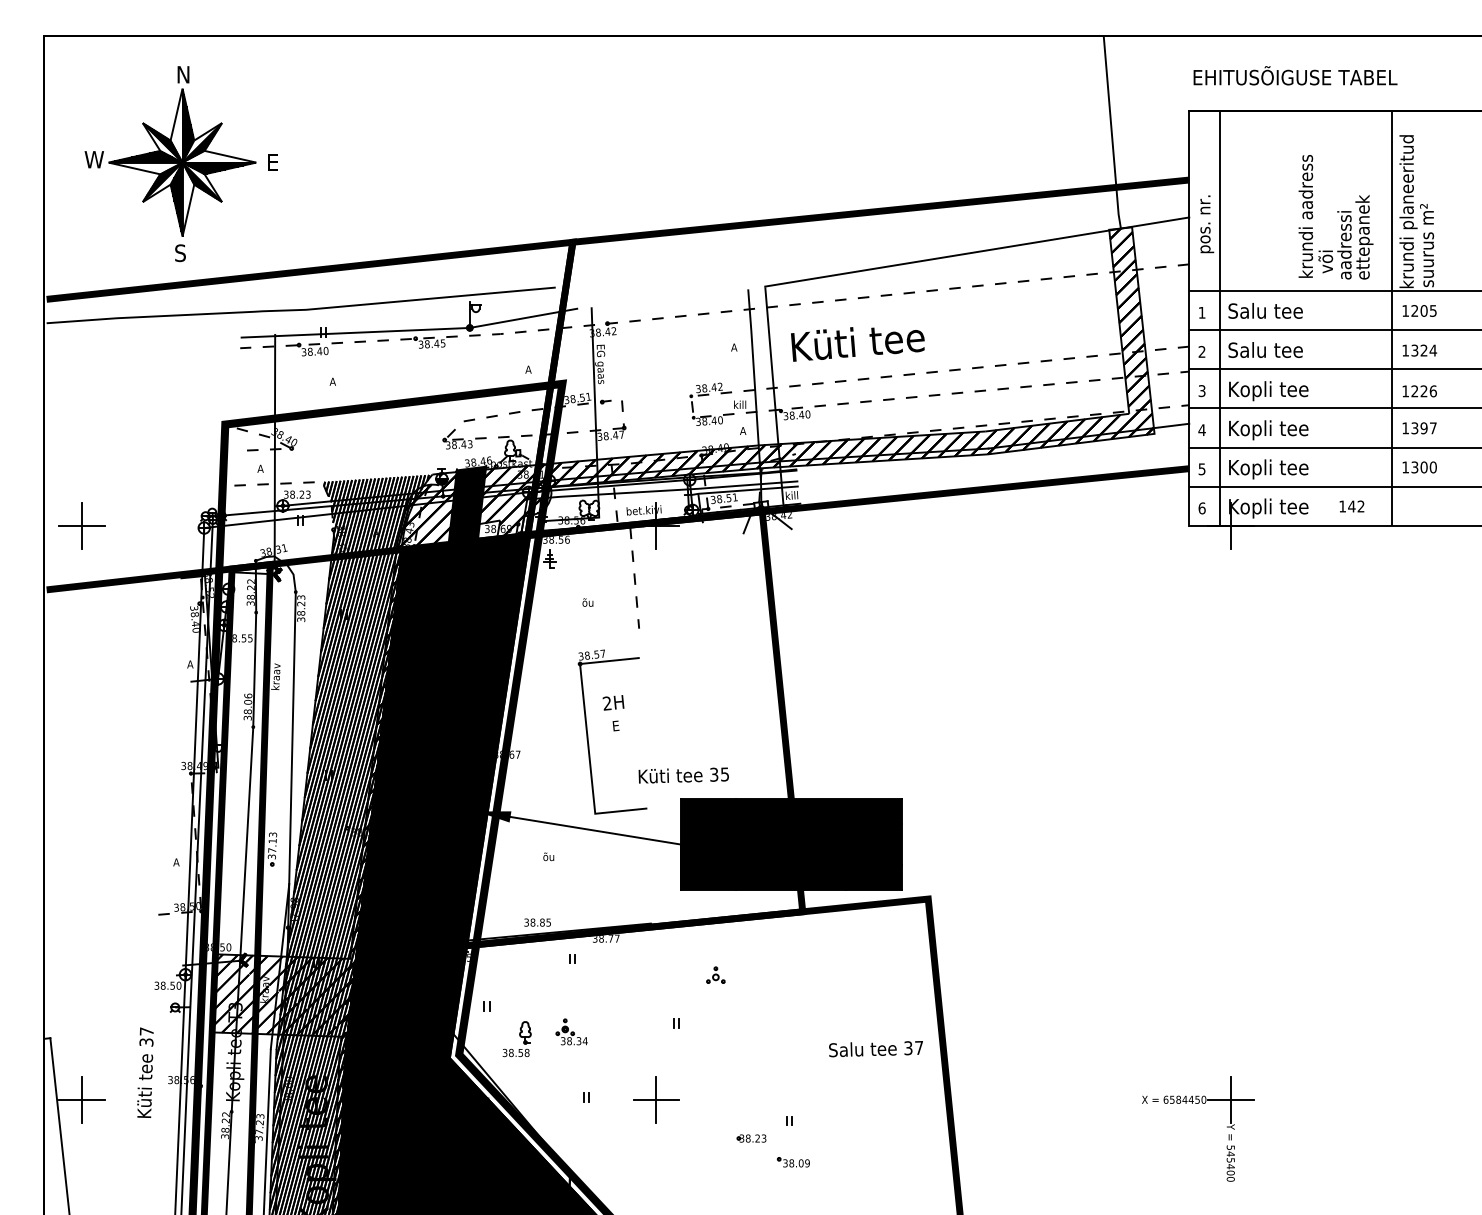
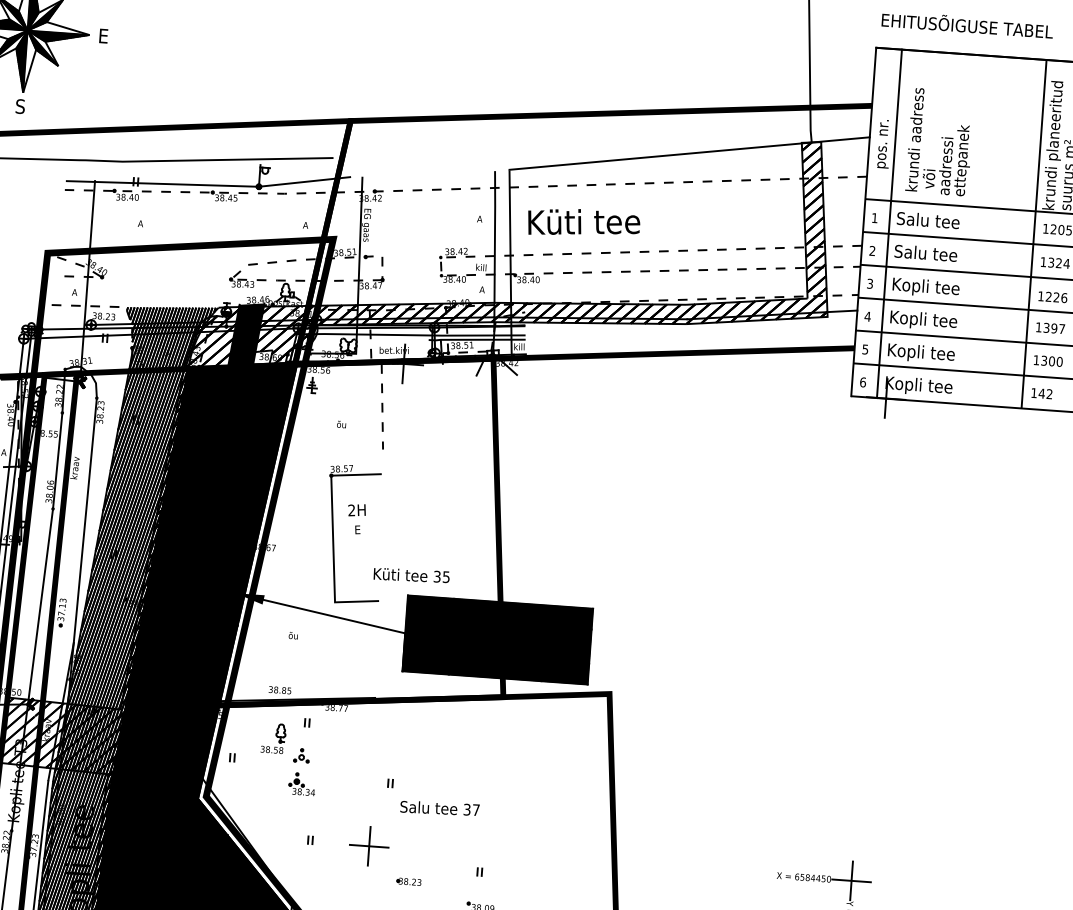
text: (1335, 217) -> (939, 142), moved
text: (1351, 506) -> (1041, 393), moved
part: (715, 974) -> (301, 755), moved
part: (516, 1039) -> (273, 738), moved
text: (875, 1049) -> (439, 808), moved
part: (751, 1138) -> (408, 881), moved

